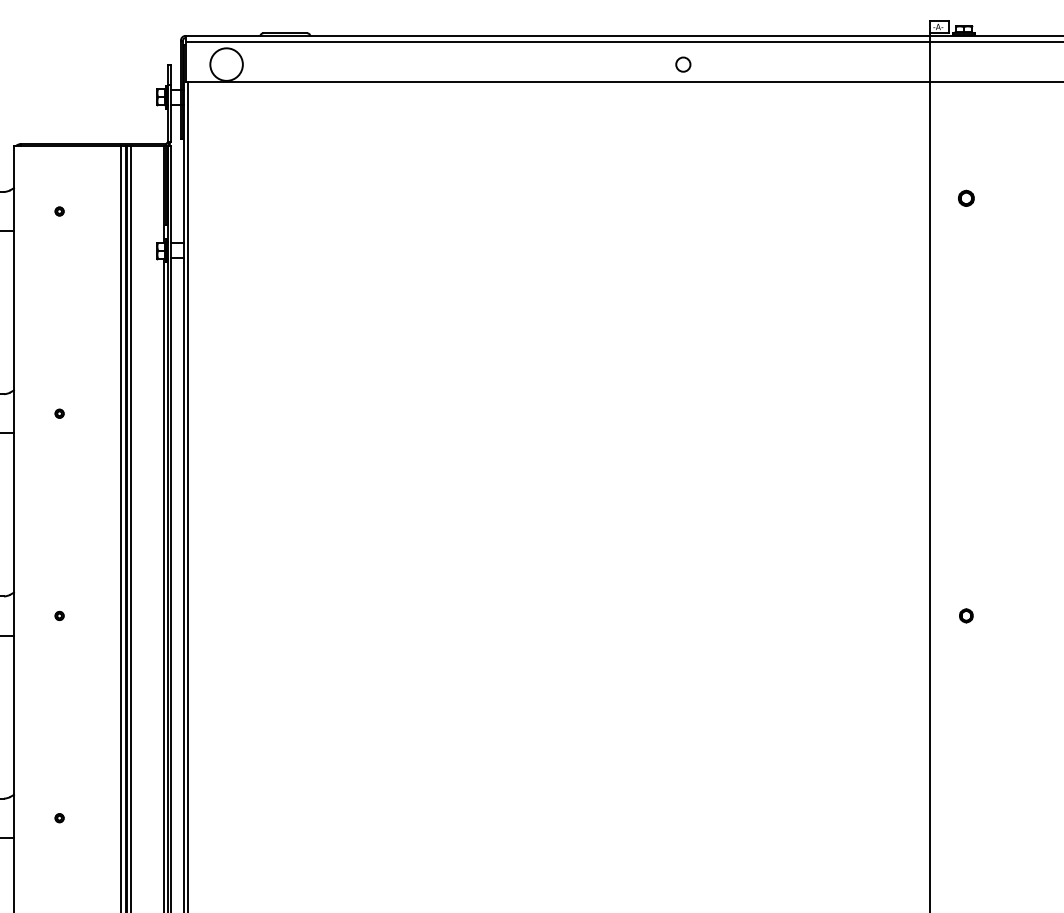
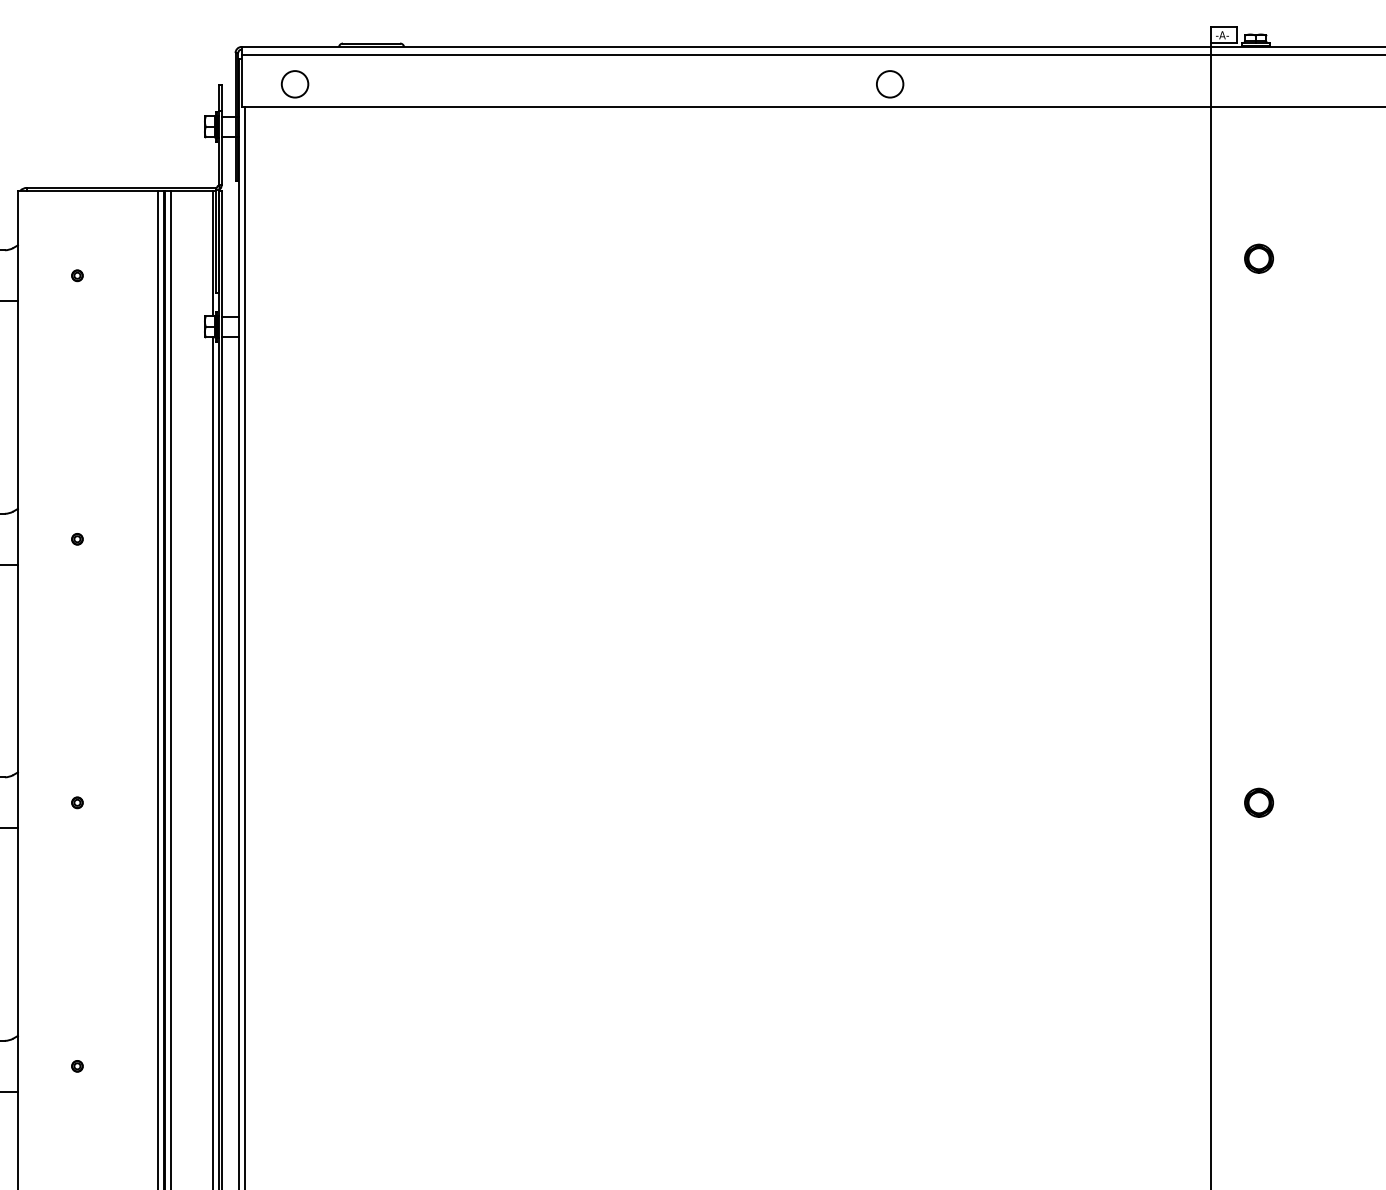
circle: (226, 64) -> (294, 84), size x0.62
circle: (683, 64) -> (890, 84), size x1.43
part: (965, 198) -> (1258, 258), size x1.43
part: (965, 615) -> (1258, 802), size x1.67

